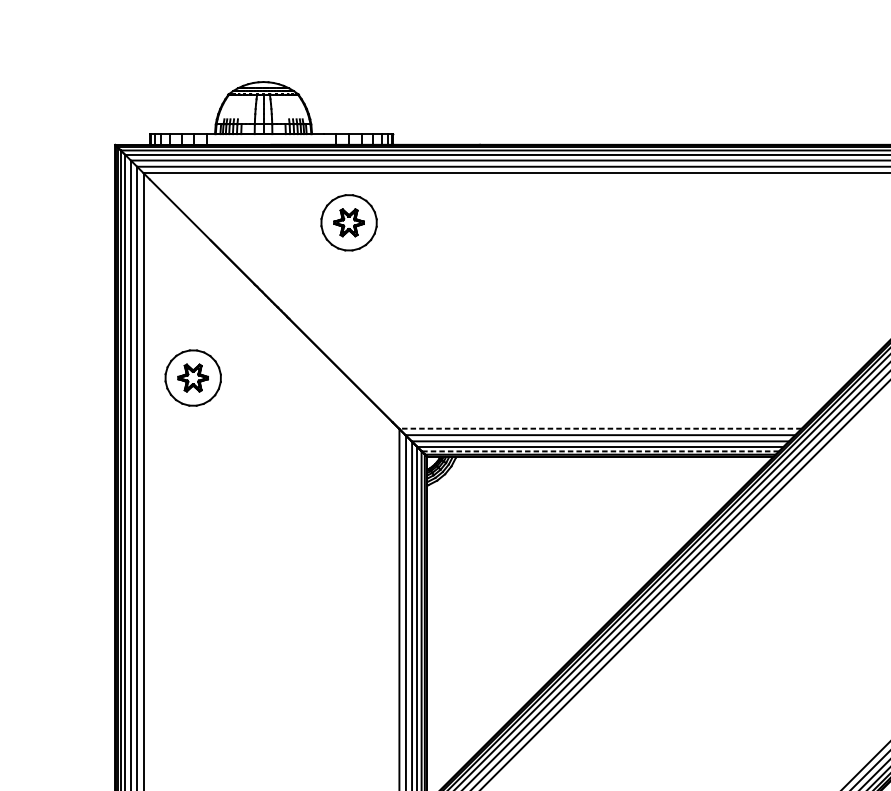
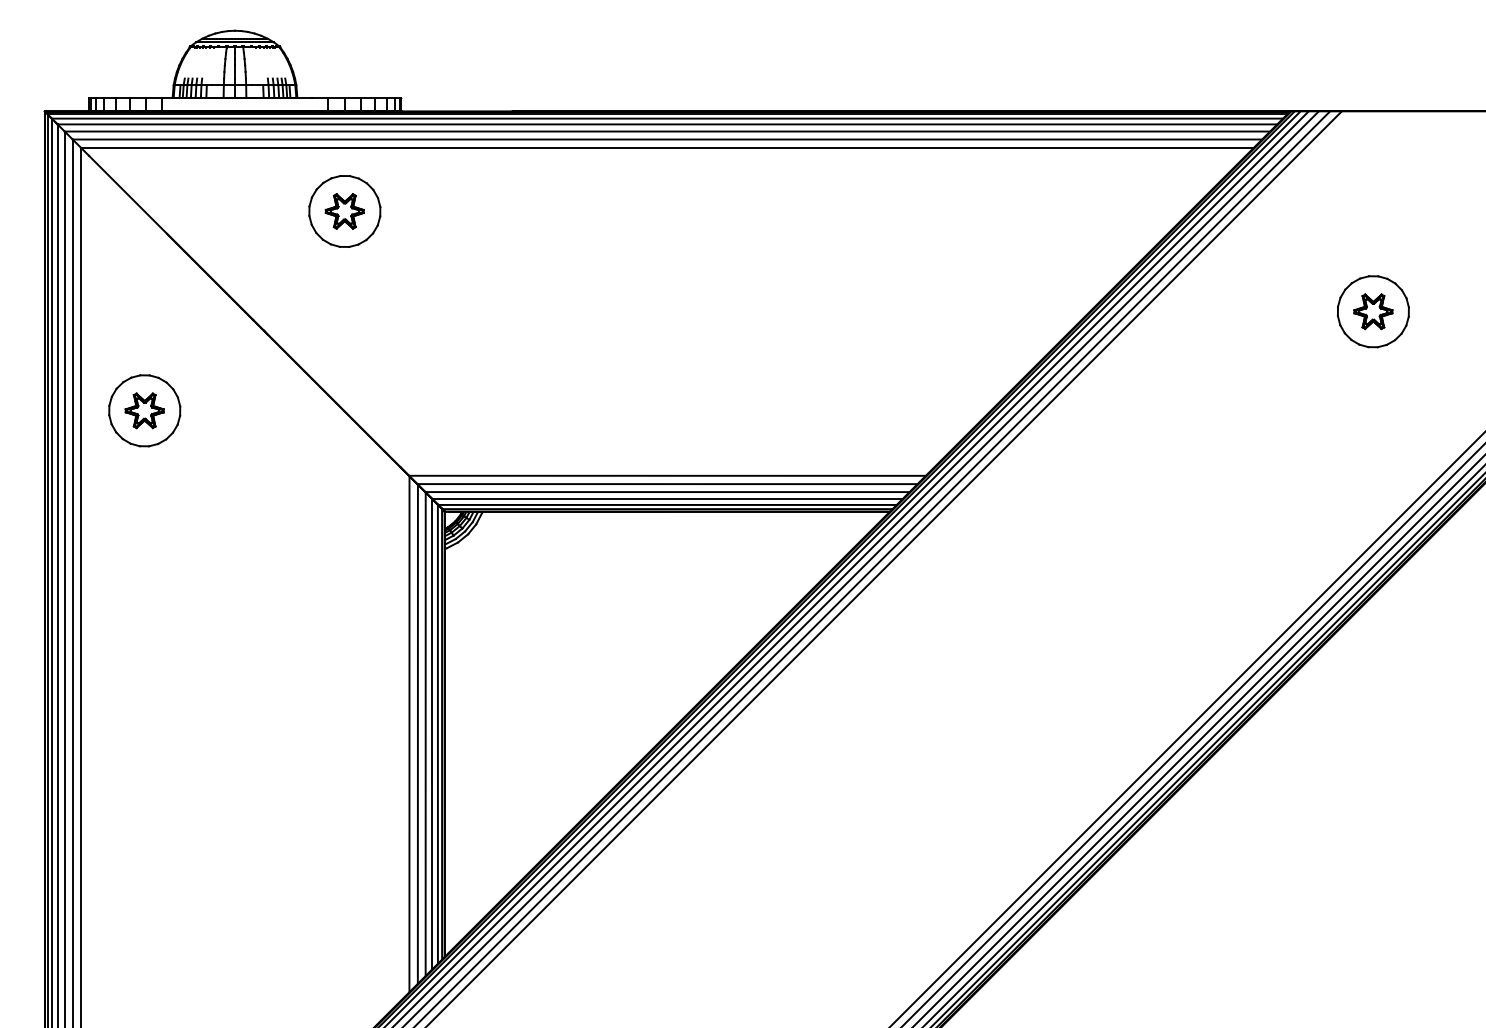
line: (599, 428) -> (666, 475), dashed -> solid
line: (599, 451) -> (666, 504), dashed -> solid

